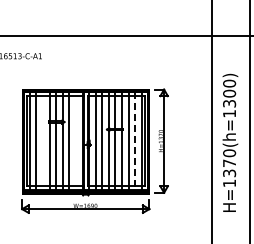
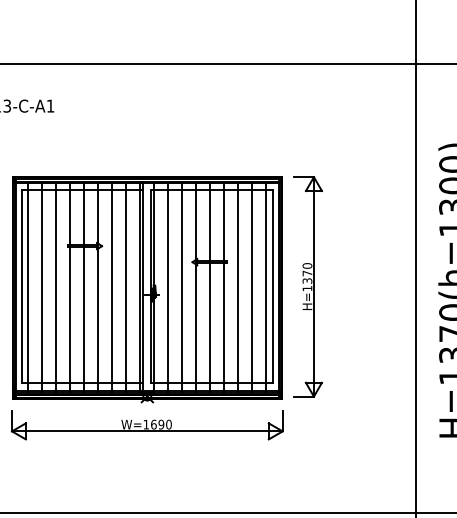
line: (43, 141) -> (57, 287), added
line: (75, 141) -> (125, 287), added
line: (135, 142) -> (253, 289), dashed -> solid

